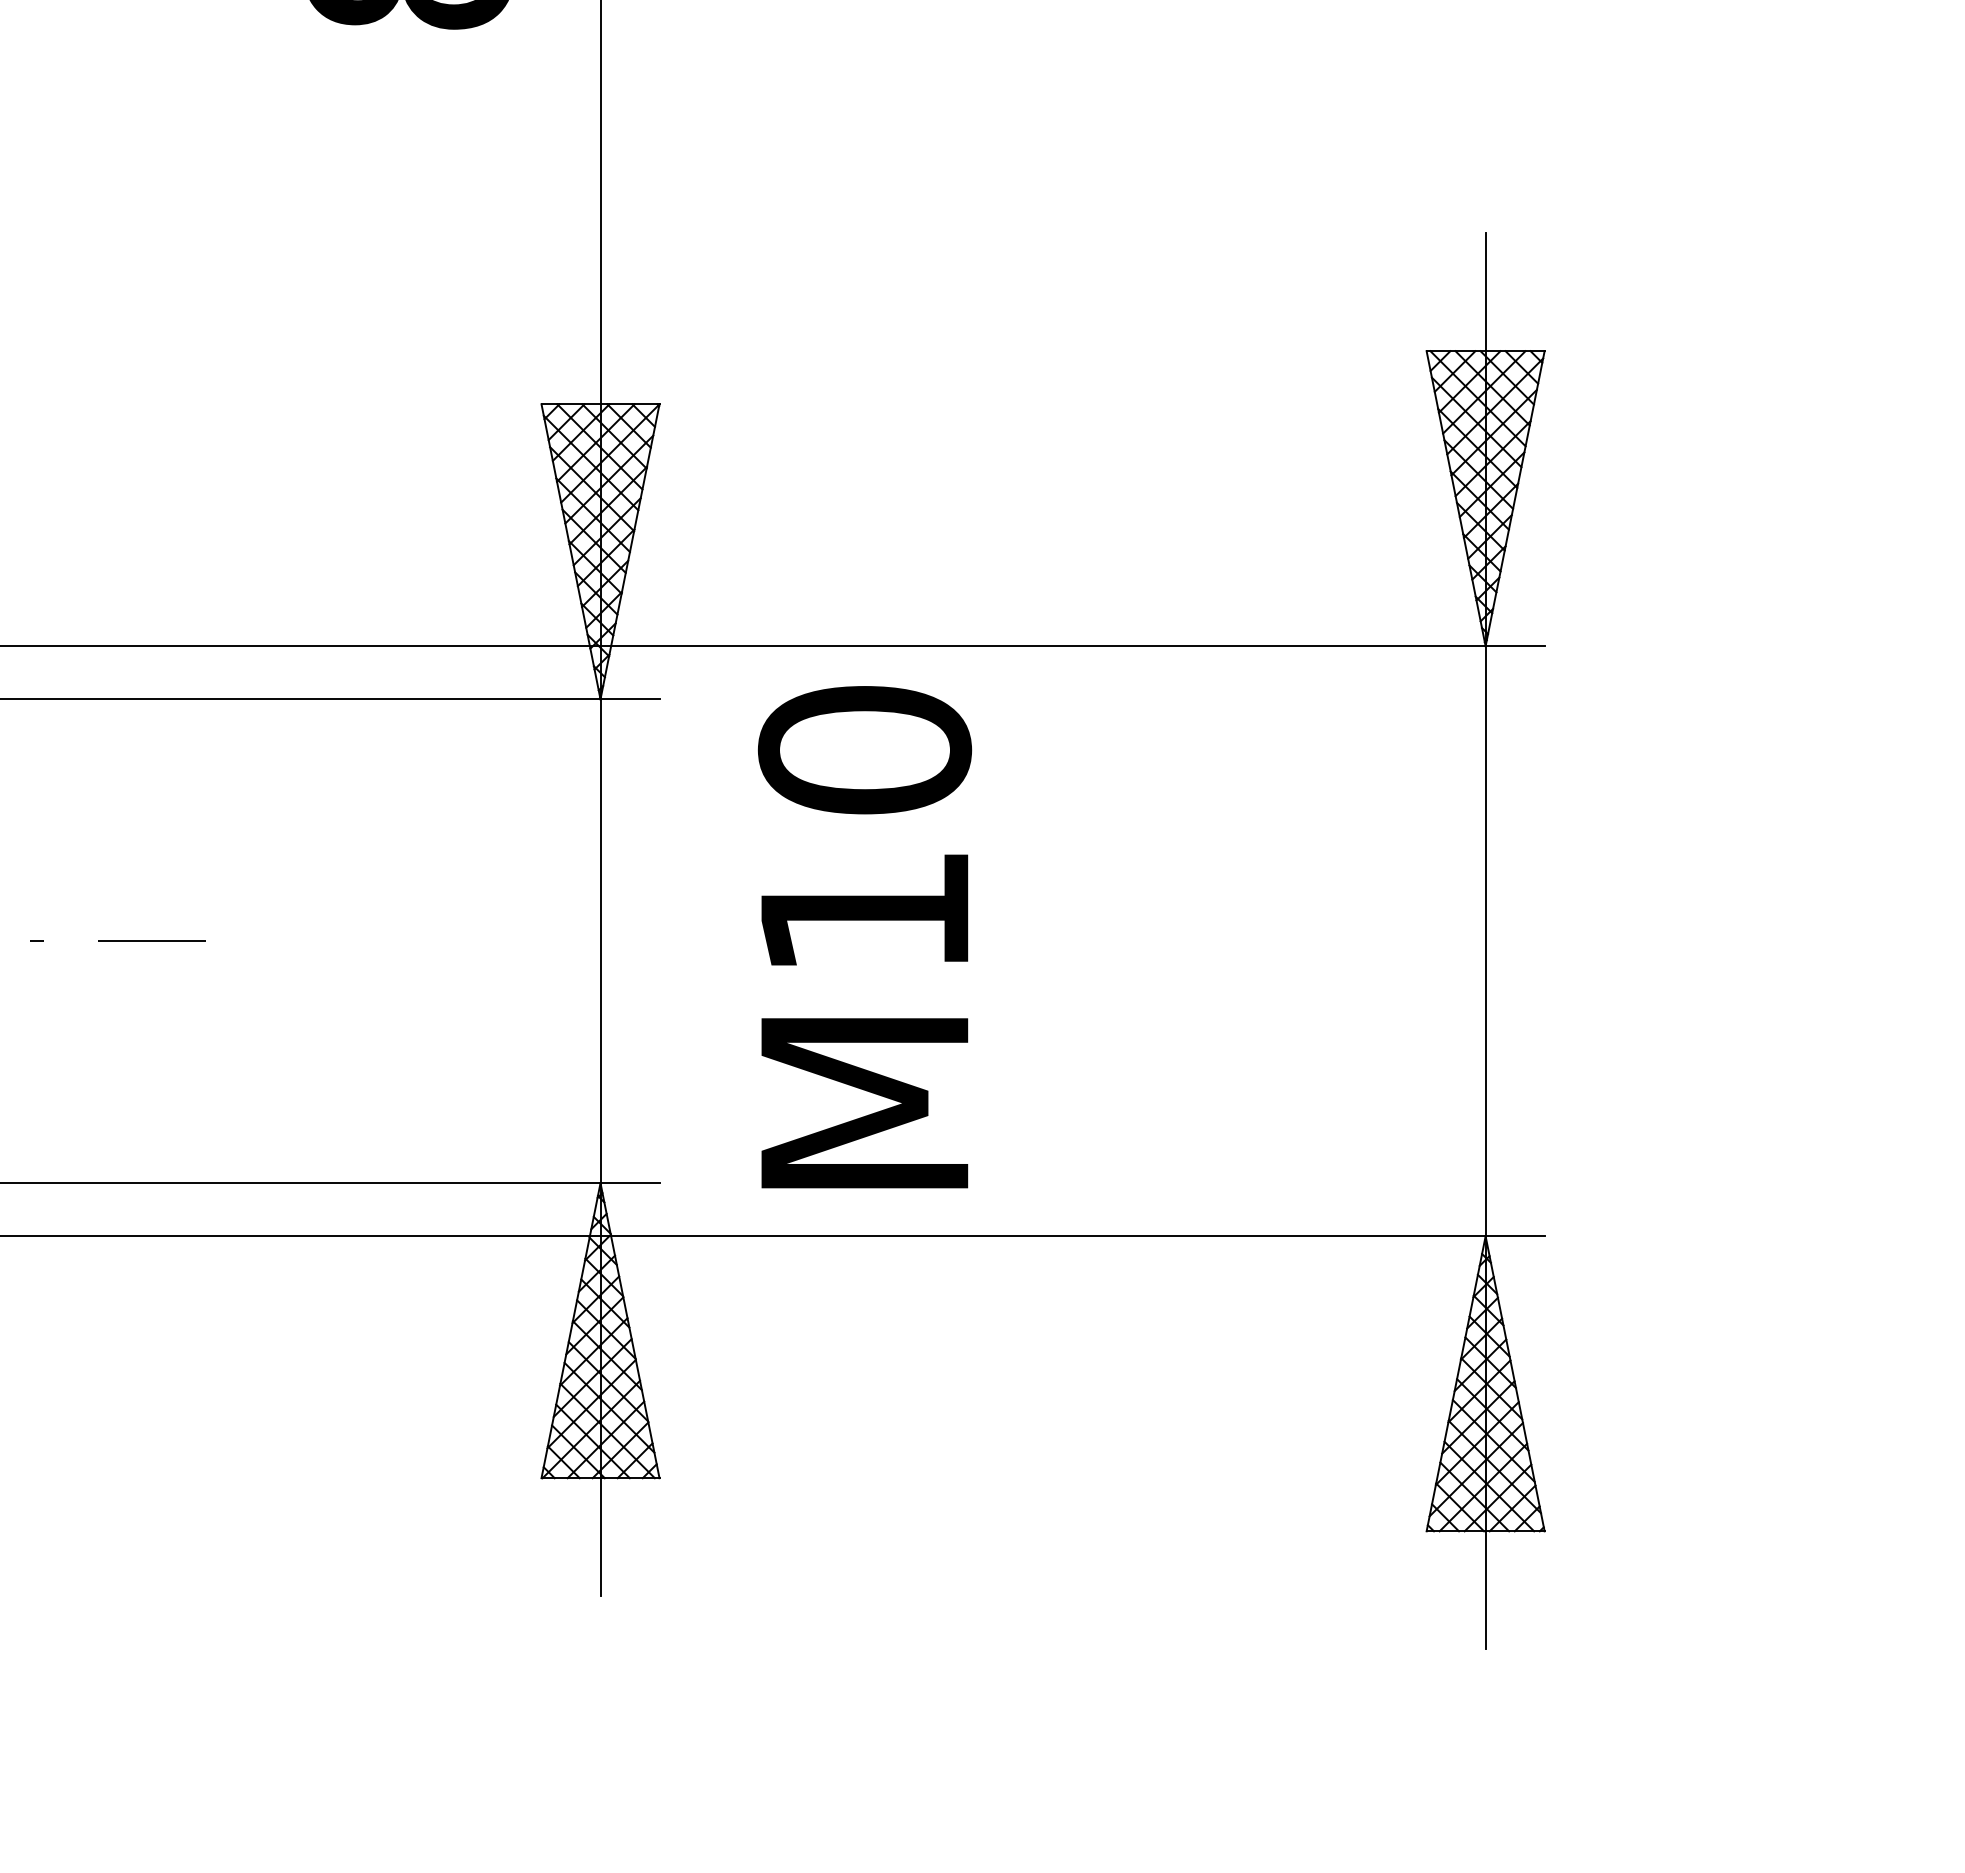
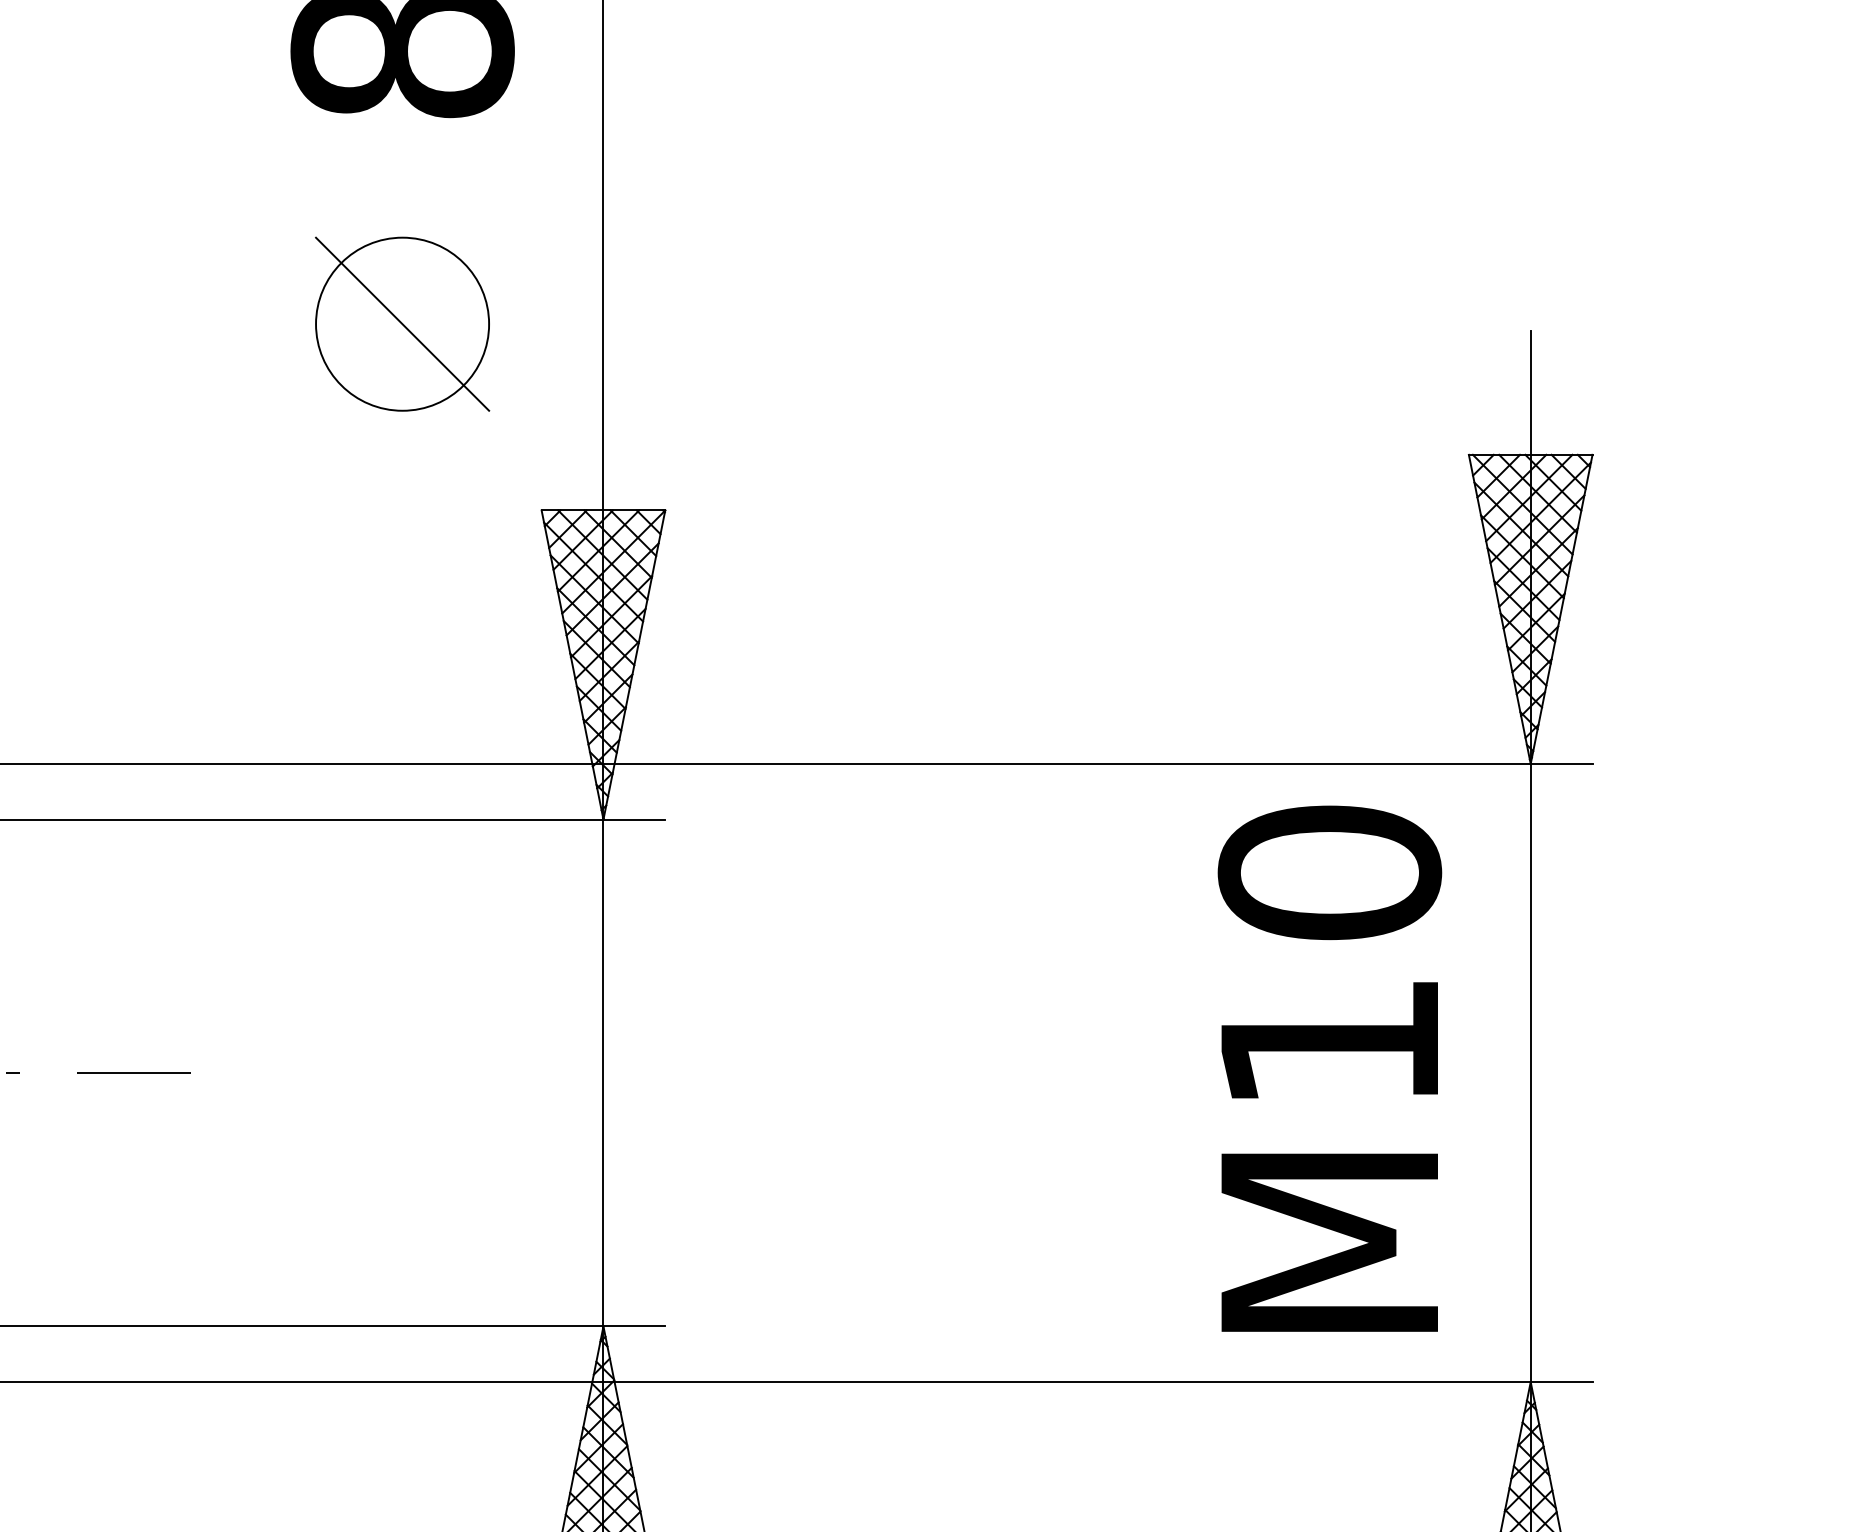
part: (408, 226) -> (402, 324), added
text: (865, 937) -> (1330, 1069), moved

